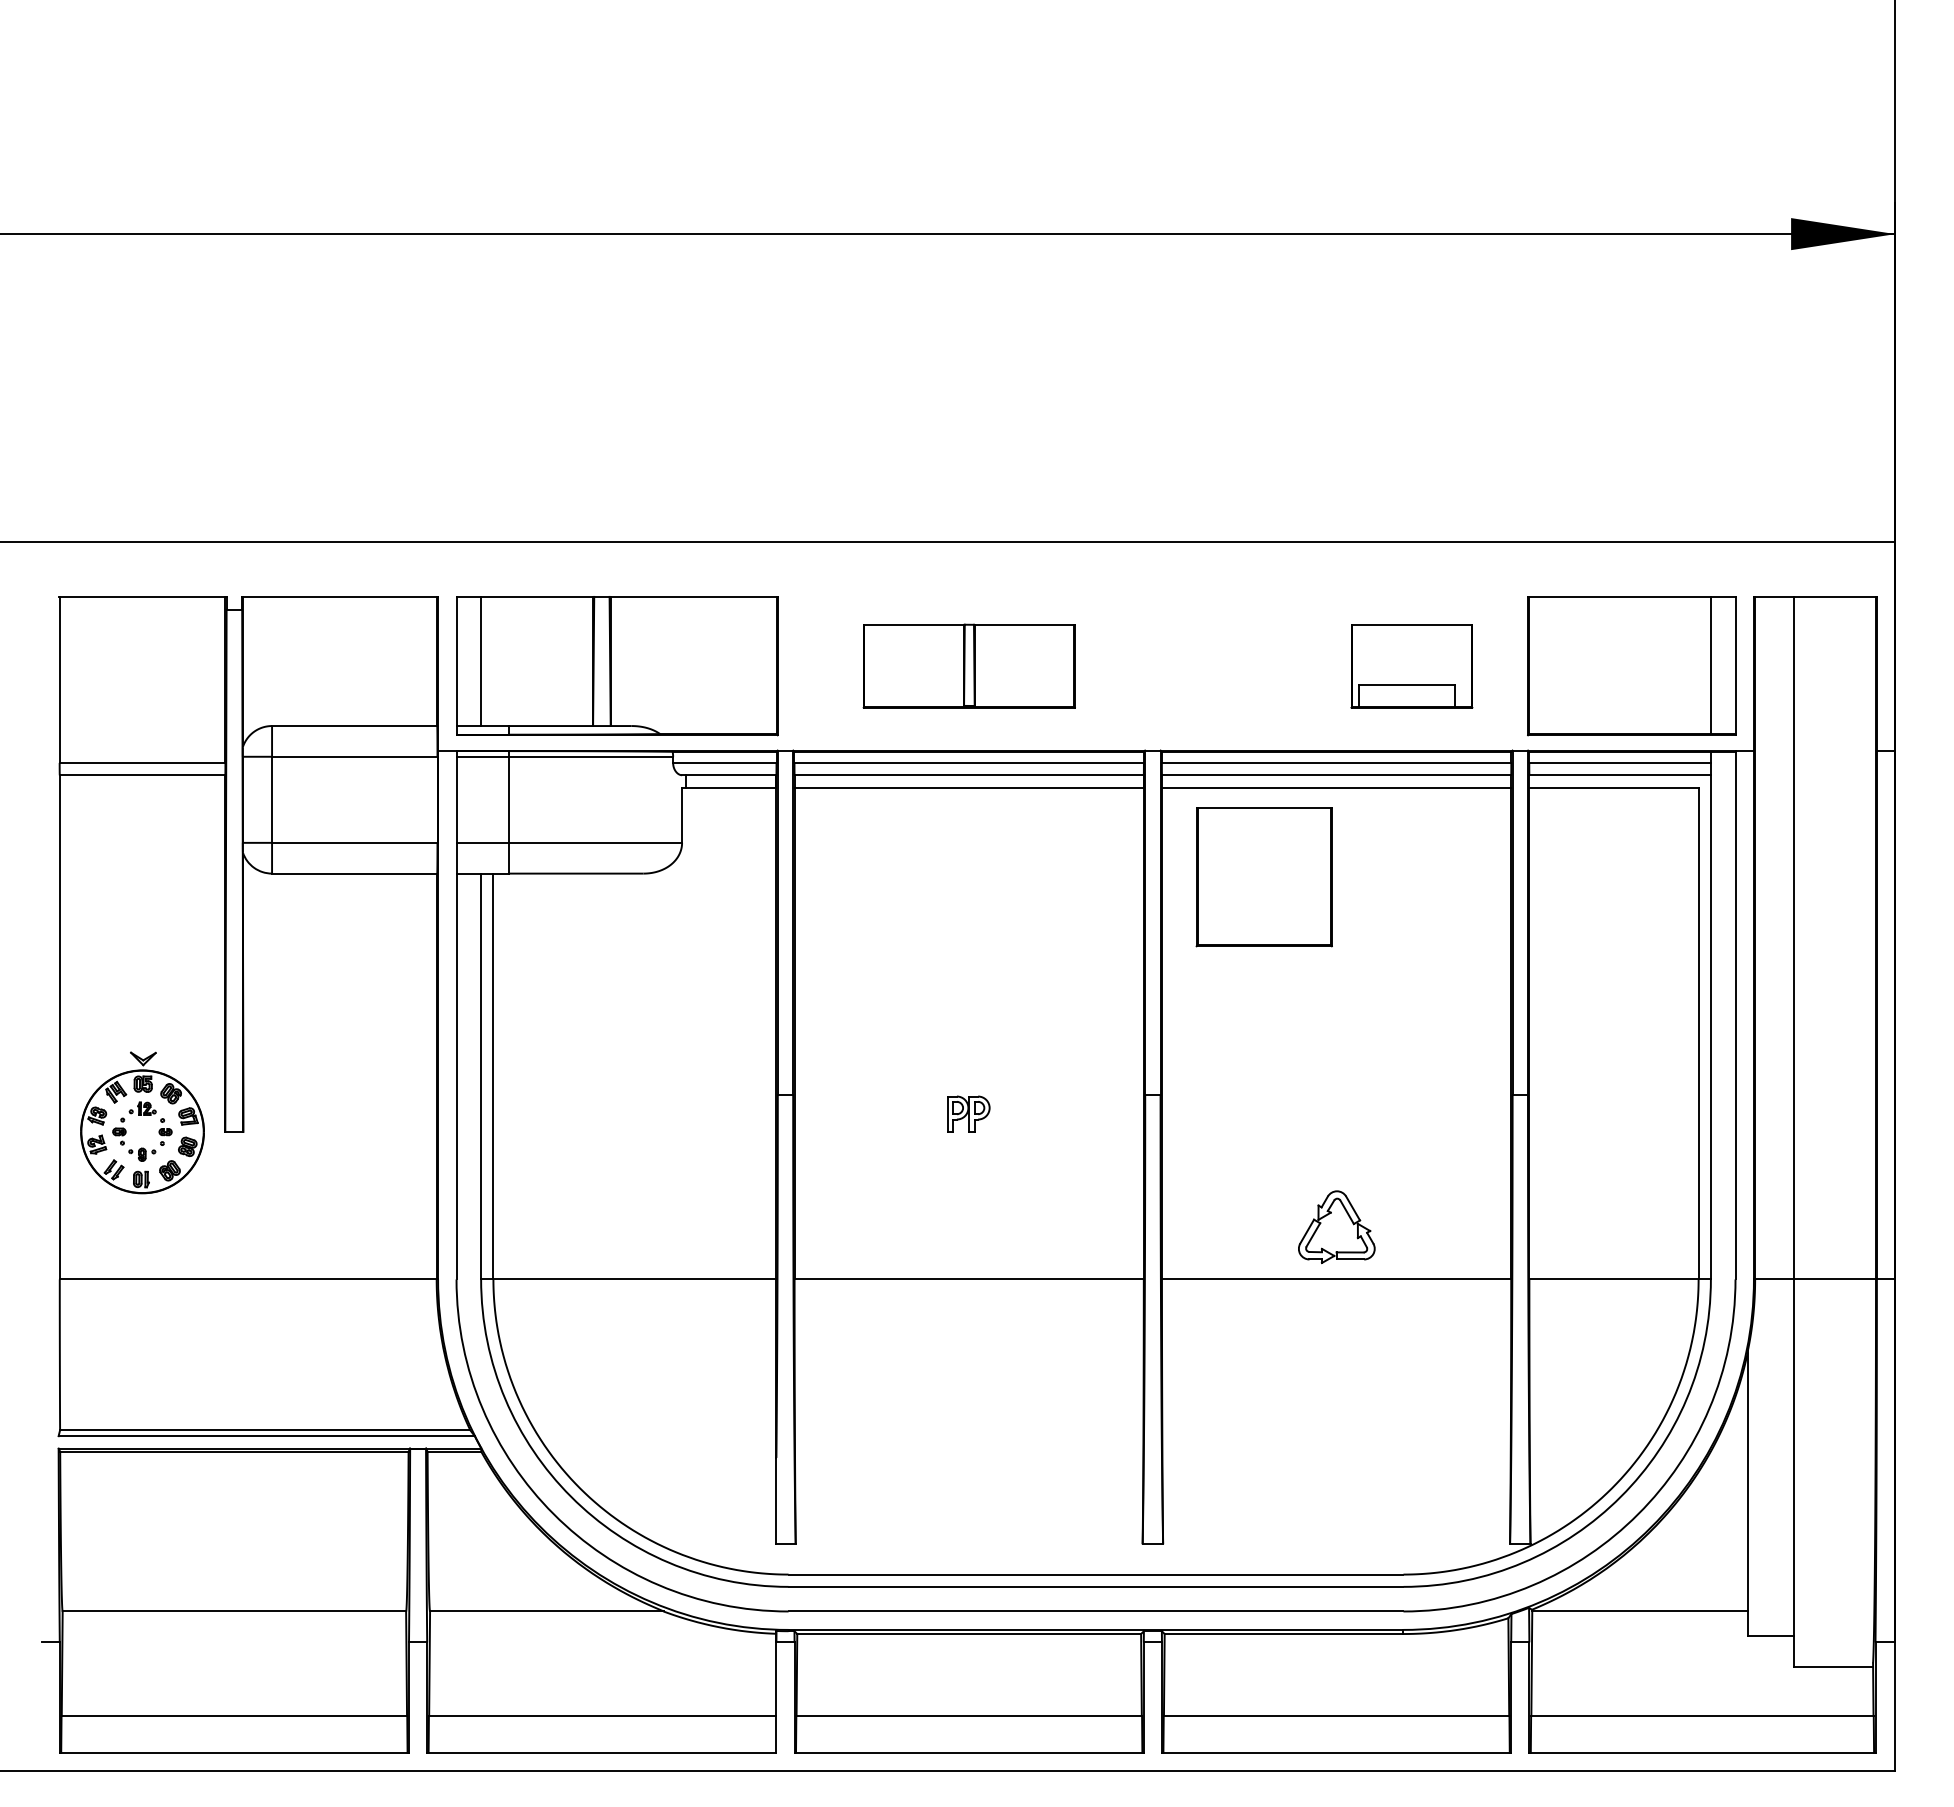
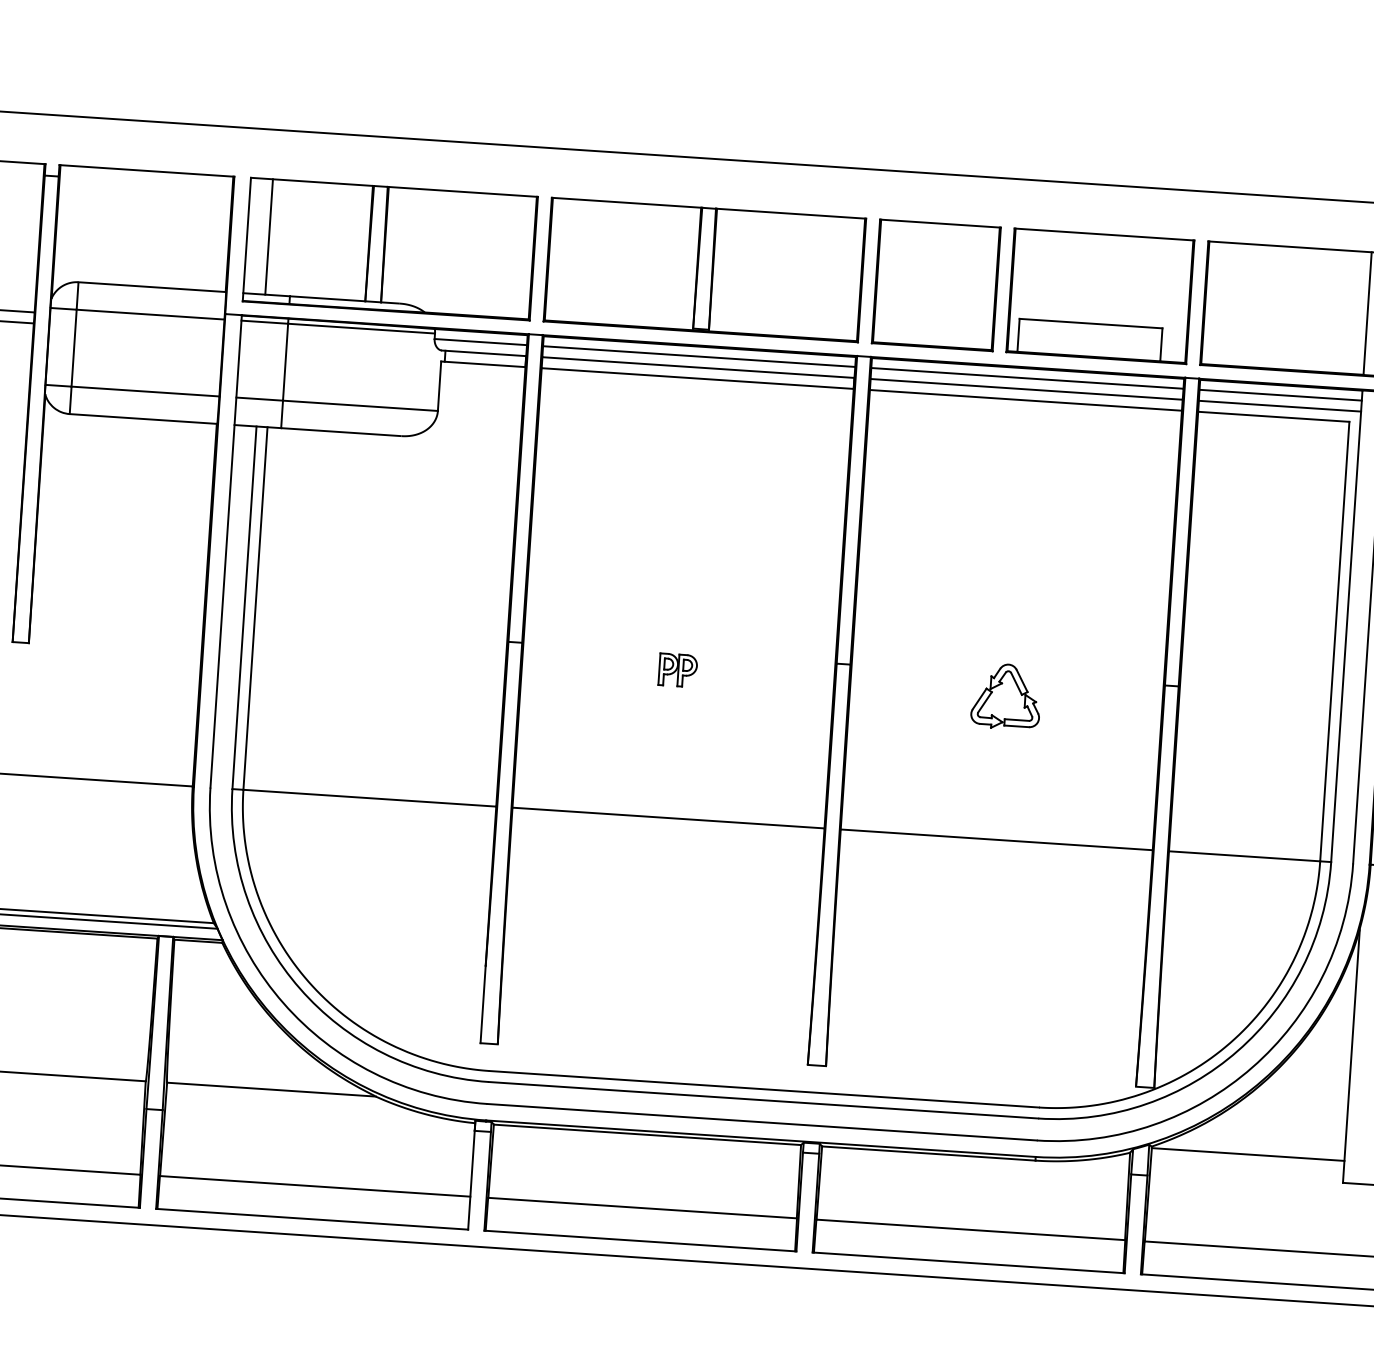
part: (969, 666) -> (705, 270), size x1.67
part: (1411, 666) -> (1100, 296), size x1.67
part: (1263, 877) -> (935, 285), moved
part: (1336, 1226) -> (1006, 696), moved

